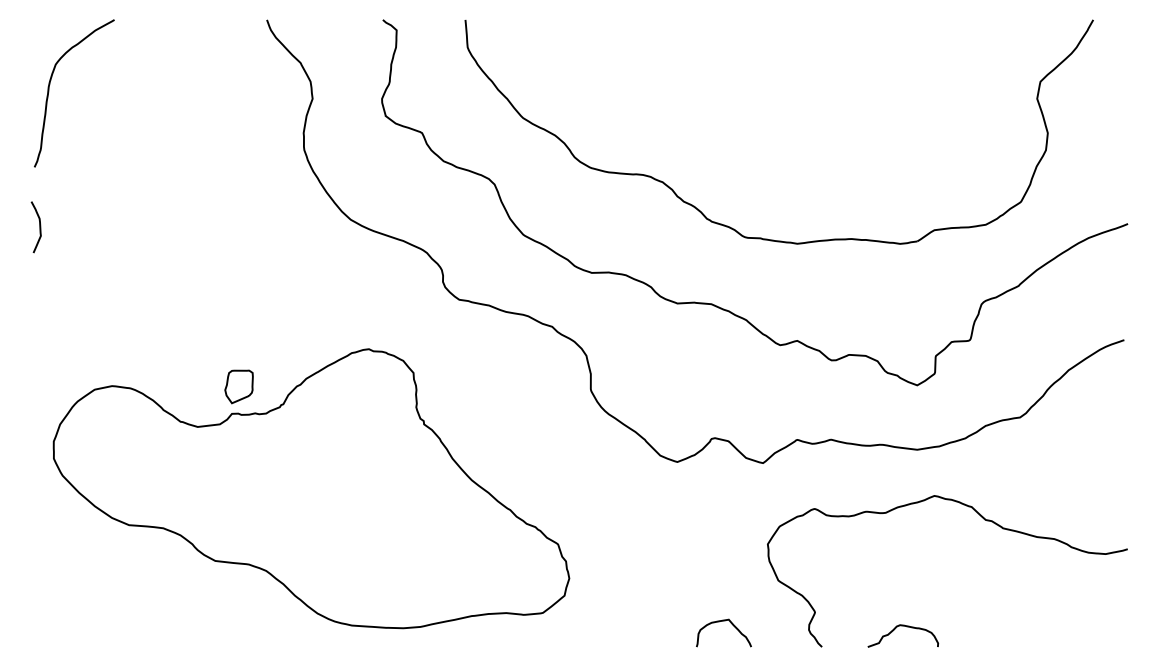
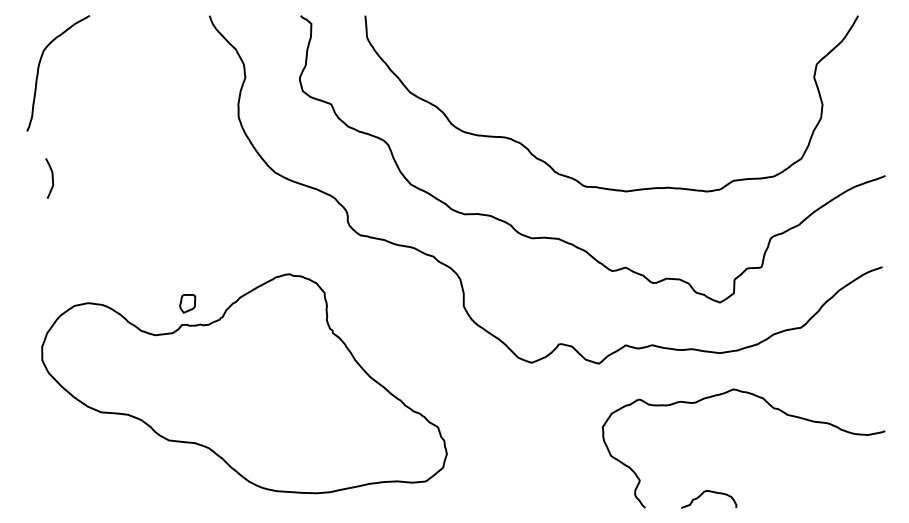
curve: (39, 227) -> (52, 178), moved
part: (238, 386) -> (187, 303), size x0.7
curve: (719, 622) -> (564, 488), removed

